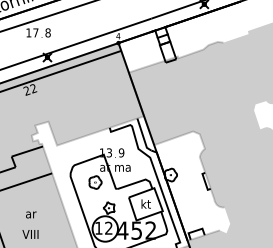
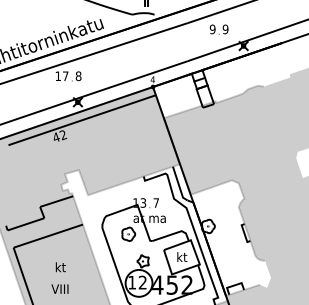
text: (26, 90) -> (55, 137), 22 -> 42
text: (121, 152) -> (156, 202), 9 -> 7
text: (30, 213) -> (60, 267), ar -> kt

